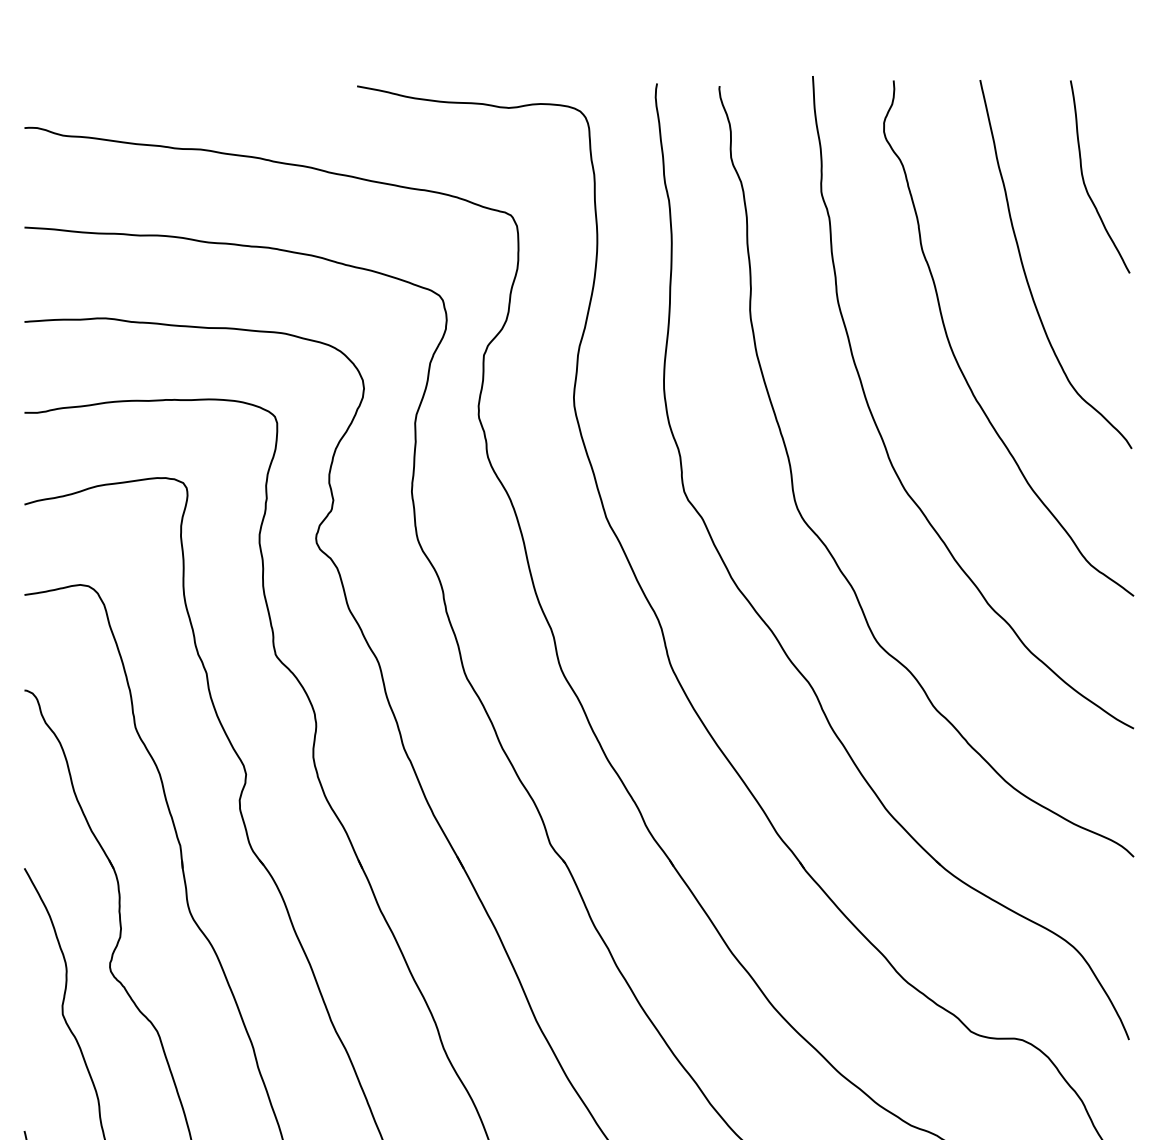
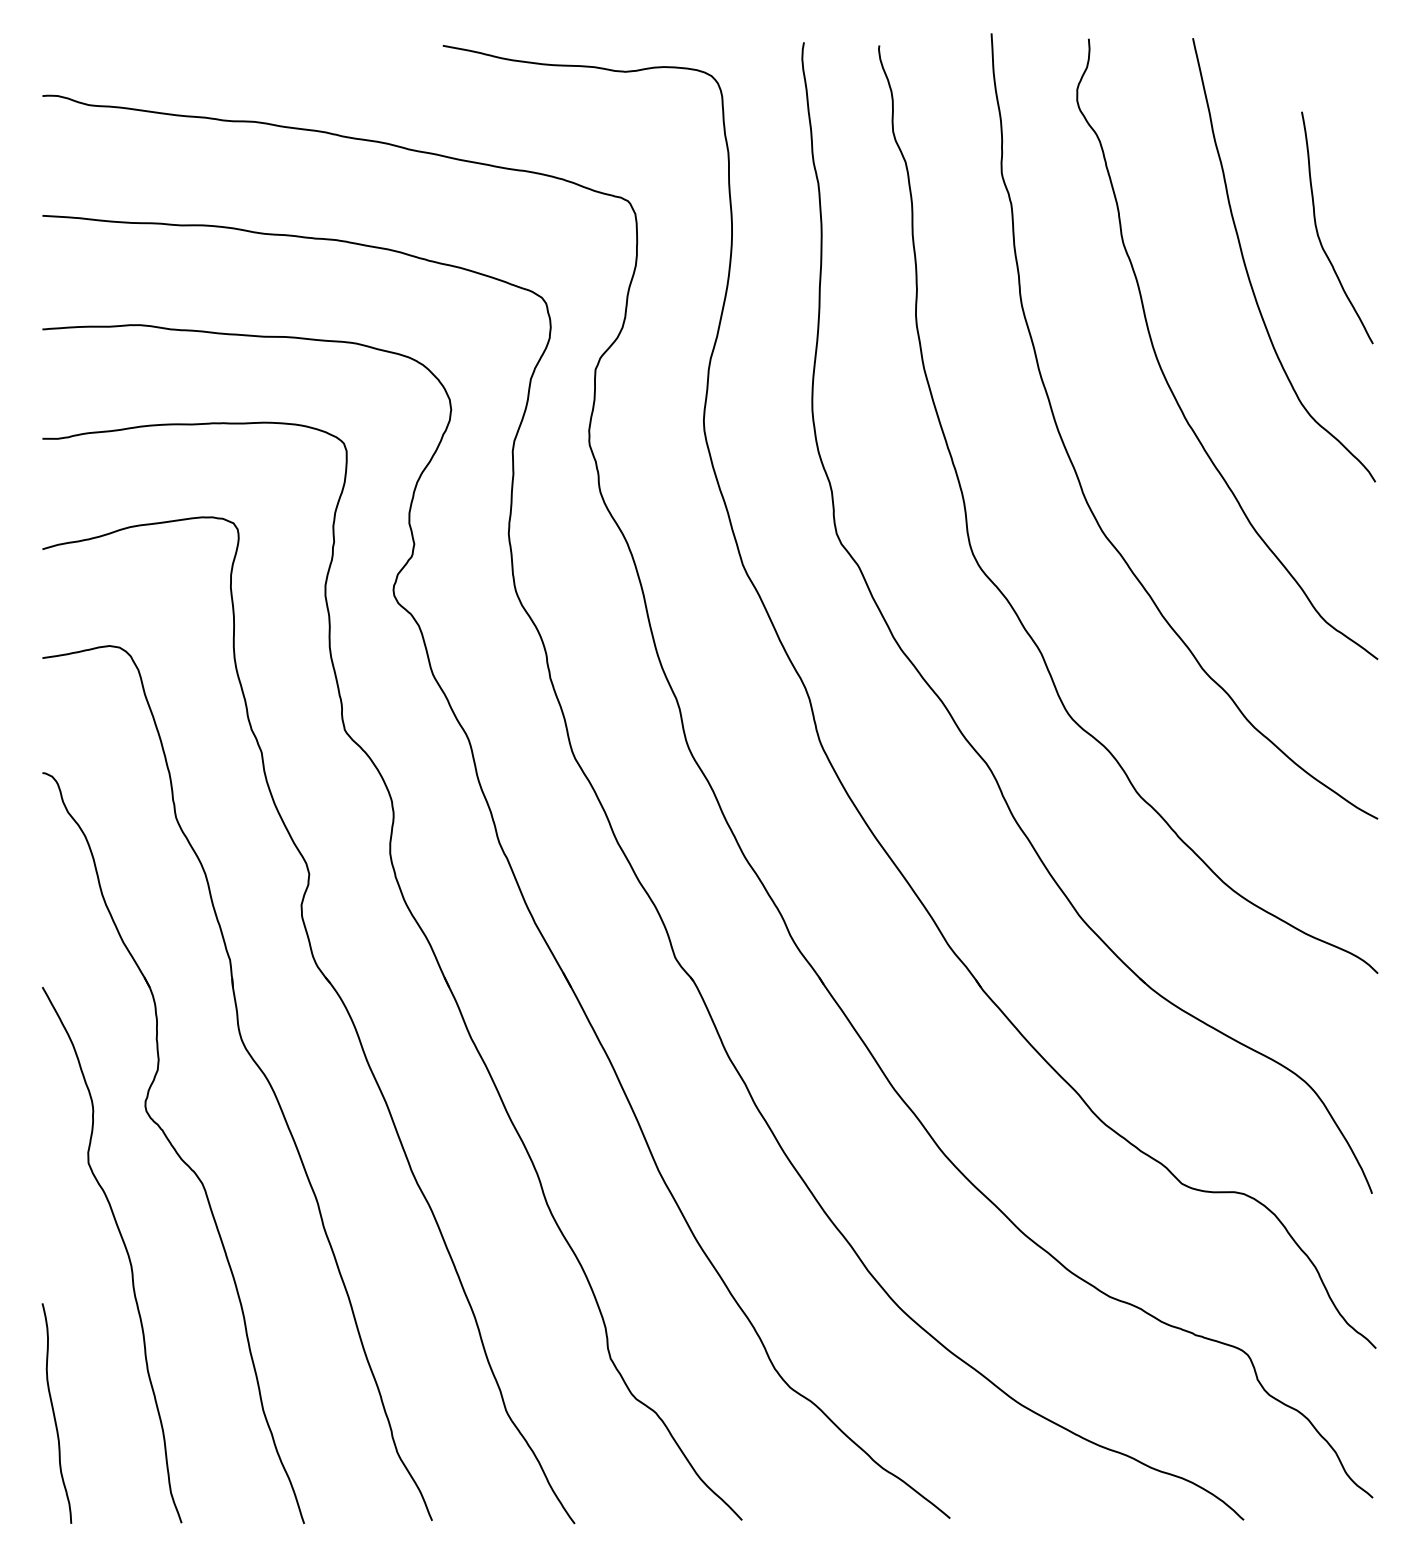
curve: (1084, 180) -> (1318, 232), moved

